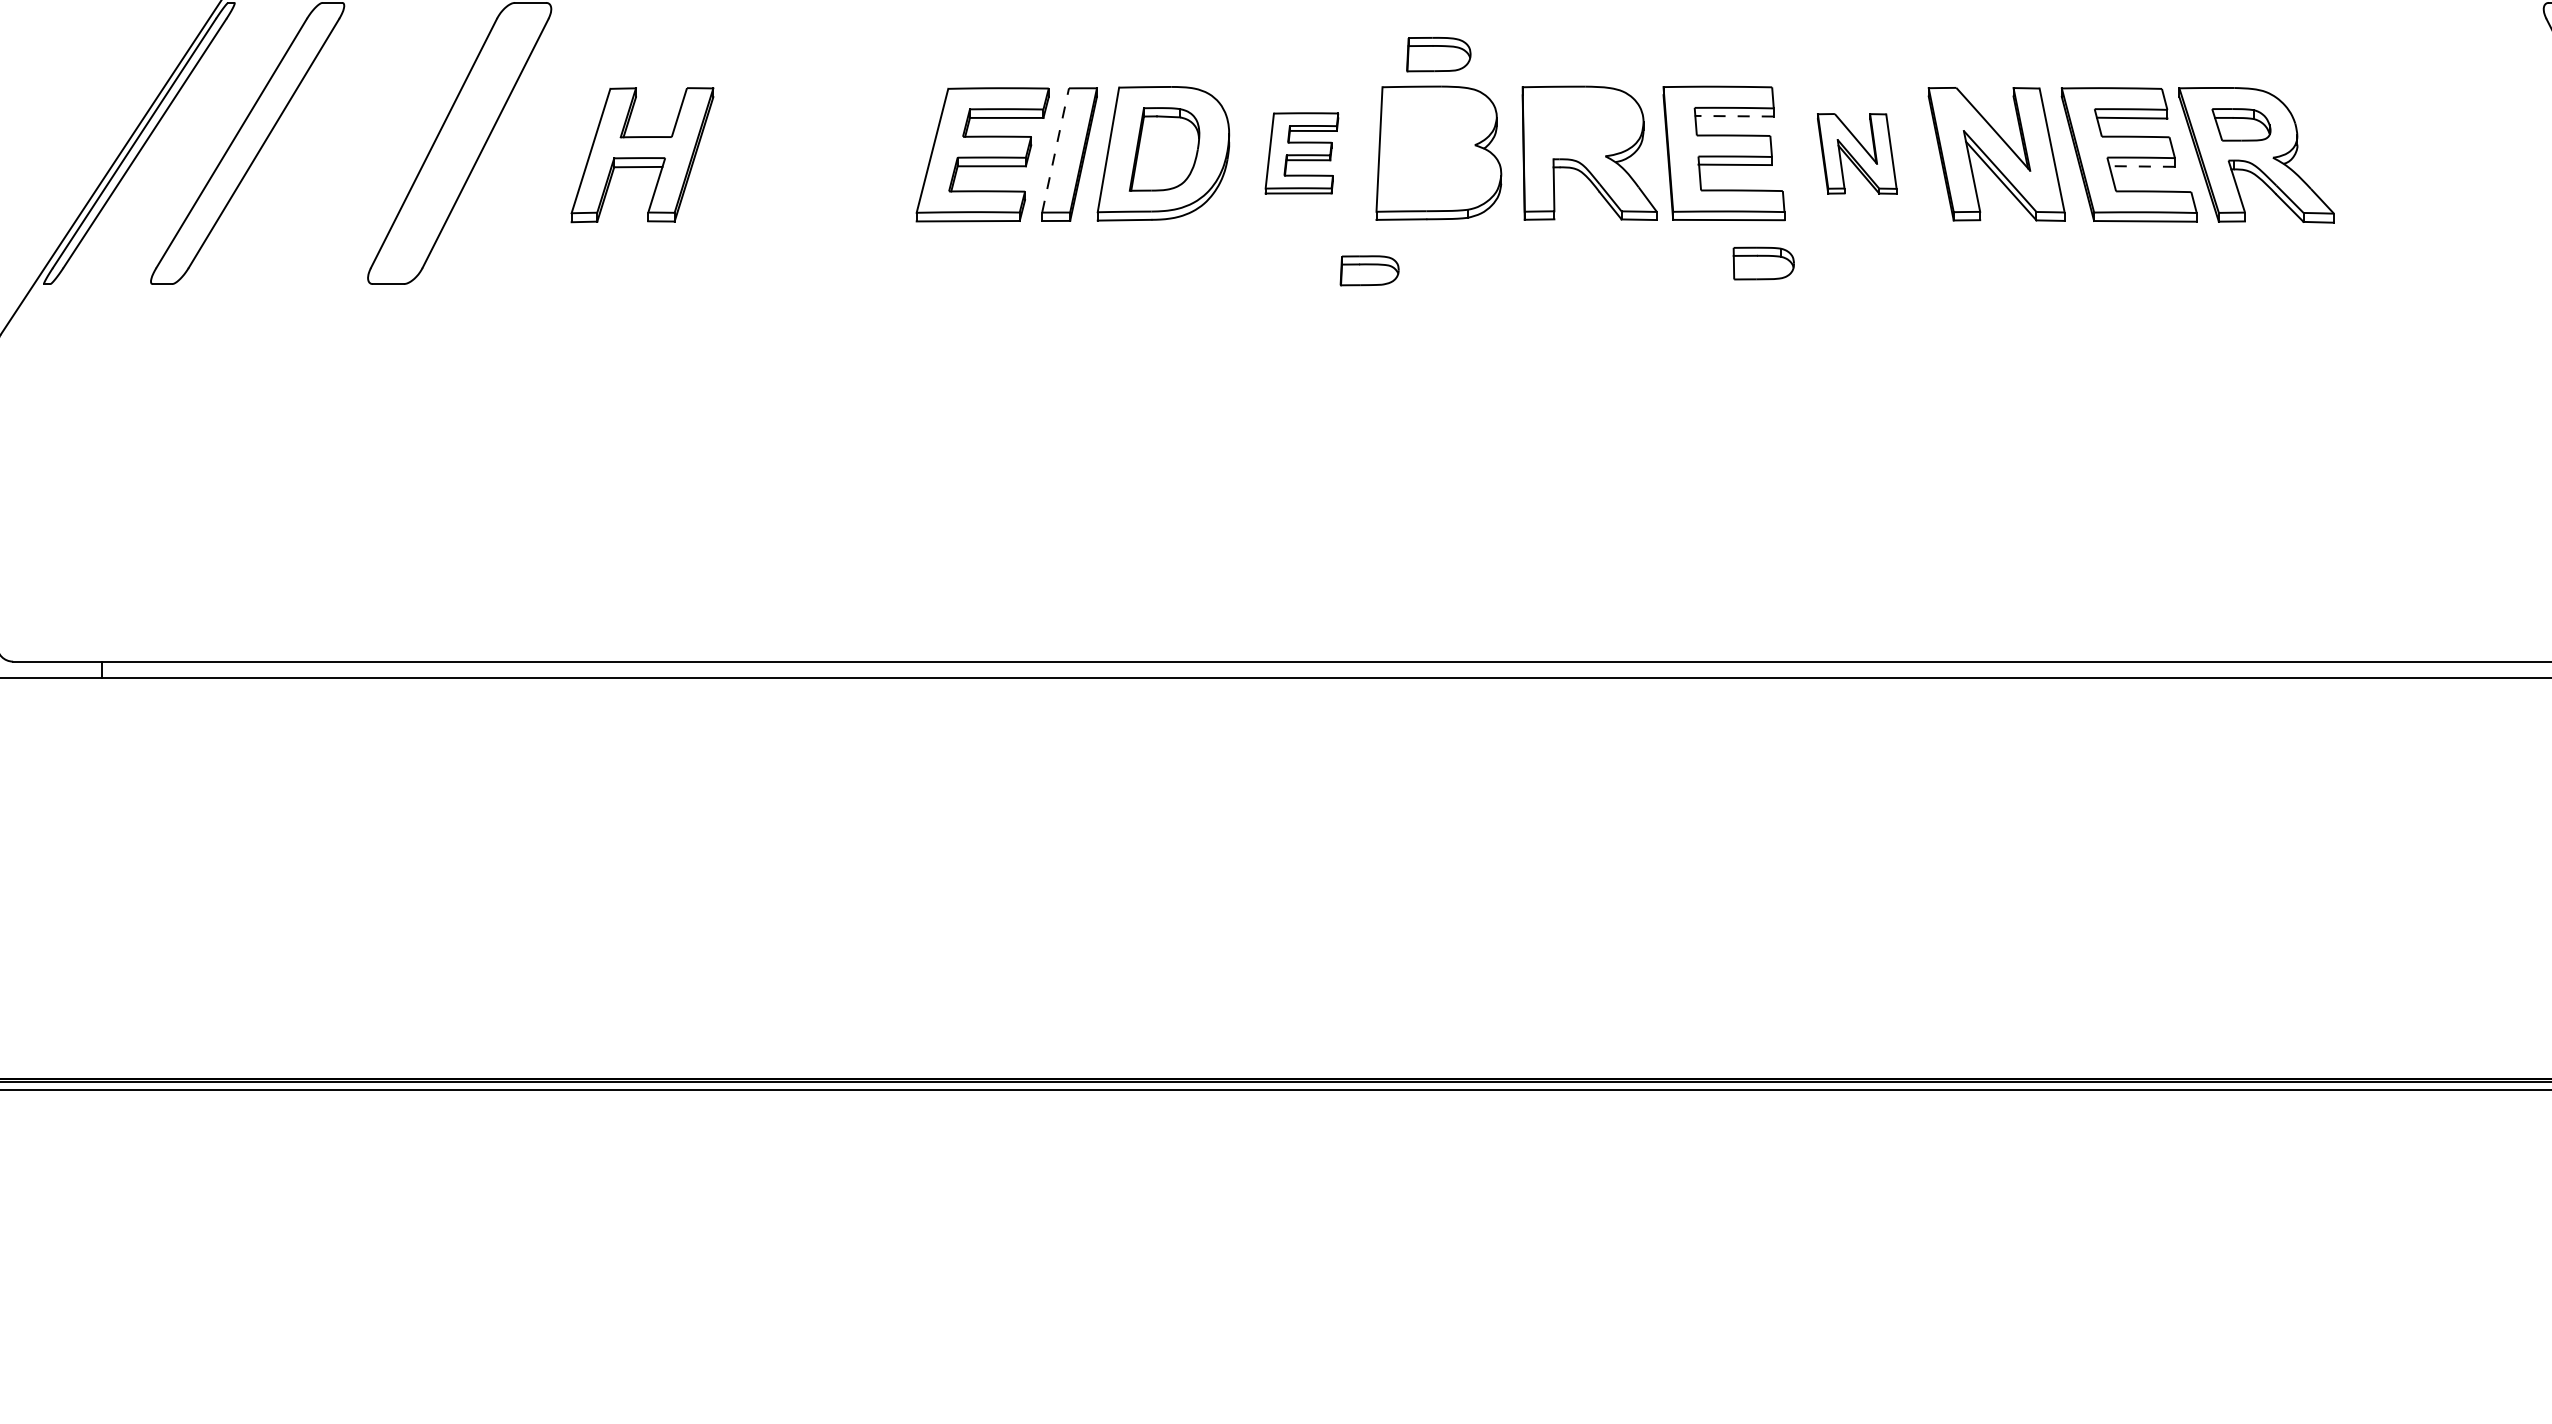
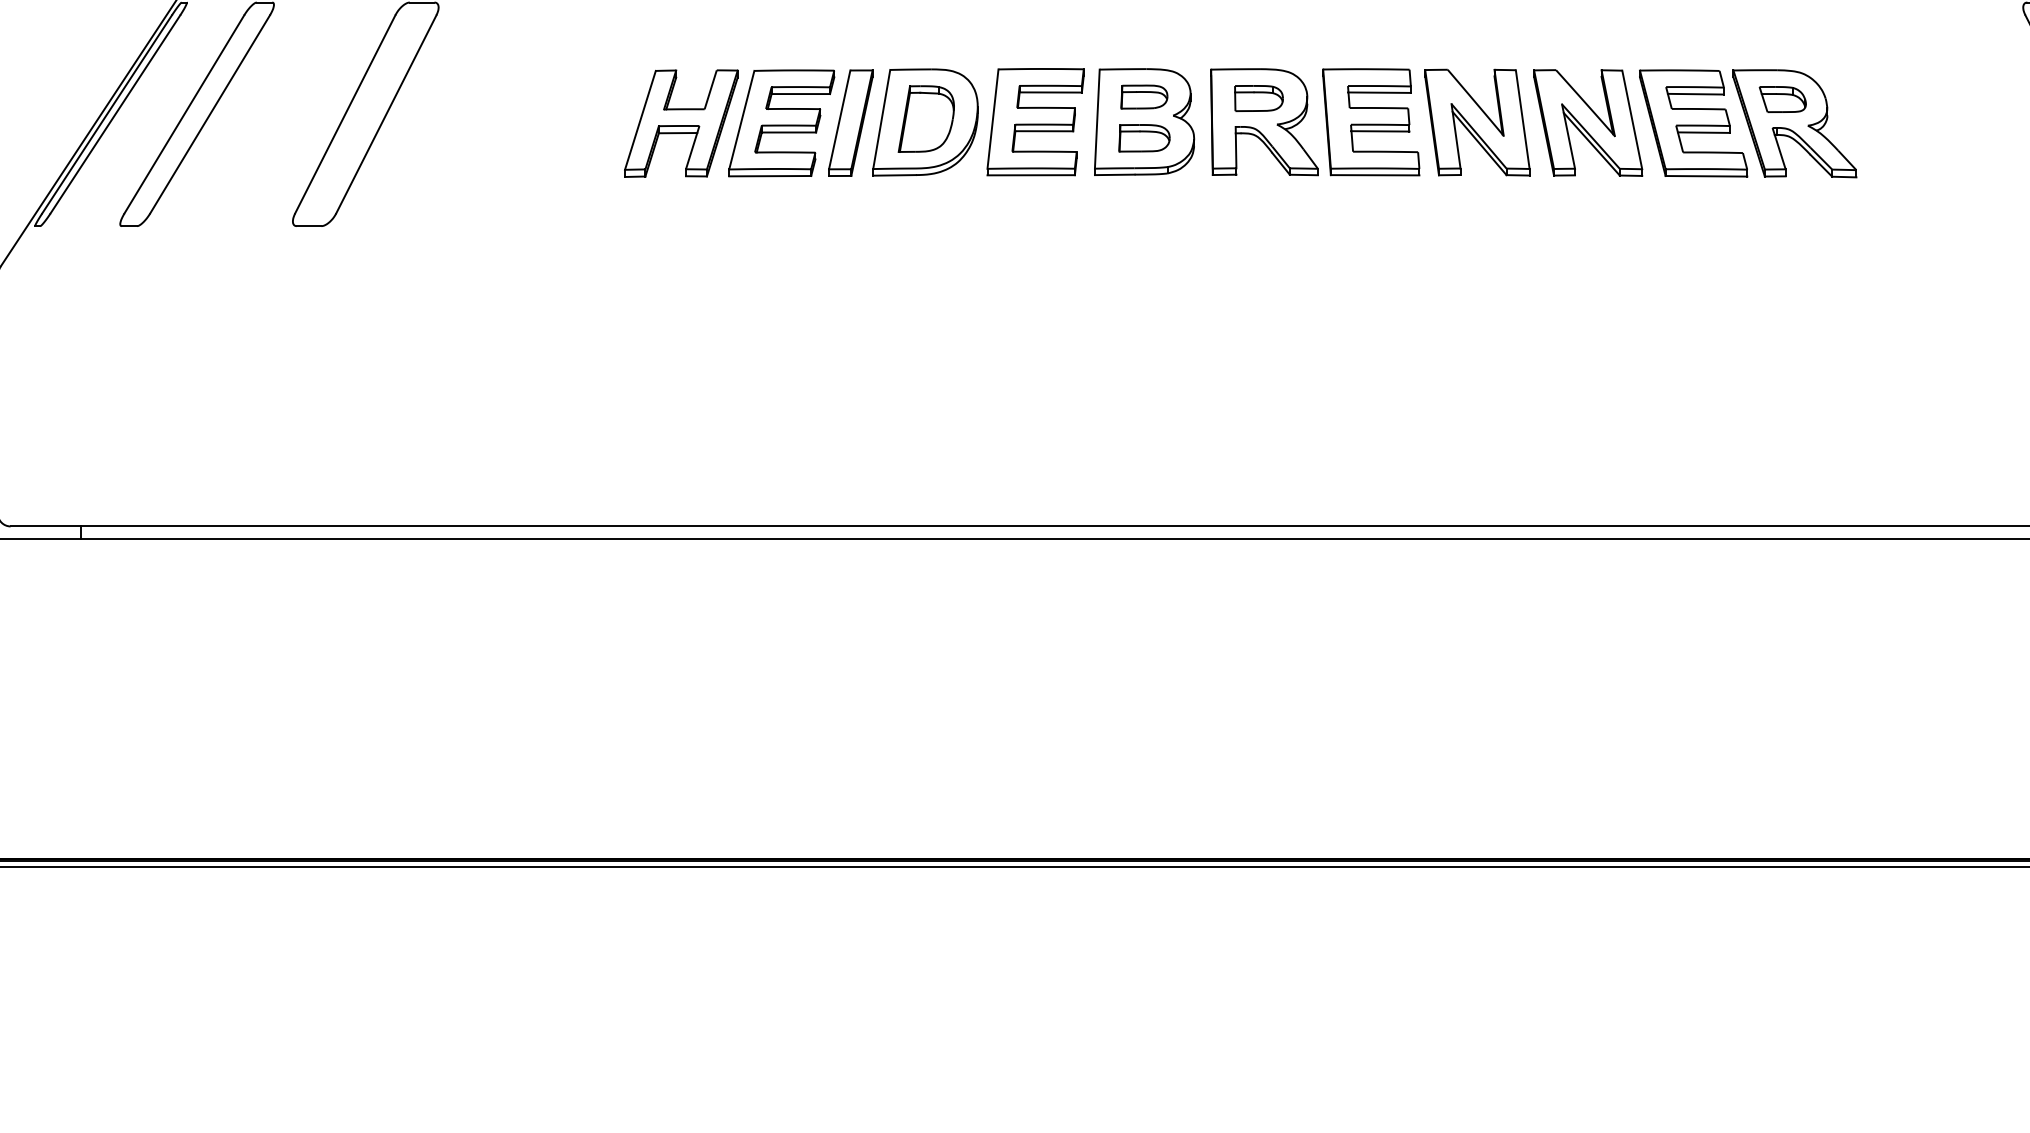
part: (1438, 54) -> (1144, 138), moved
line: (1734, 116) -> (1379, 92), dashed -> solid
line: (1055, 150) -> (839, 119), dashed -> solid
part: (1301, 153) -> (1035, 122), size x1.67
part: (1856, 153) -> (1476, 122), size x1.67
part: (642, 155) -> (681, 123), moved
line: (2142, 166) -> (1704, 132), dashed -> solid
part: (1763, 263) -> (1258, 98), moved
part: (1369, 270) -> (1144, 96), moved

